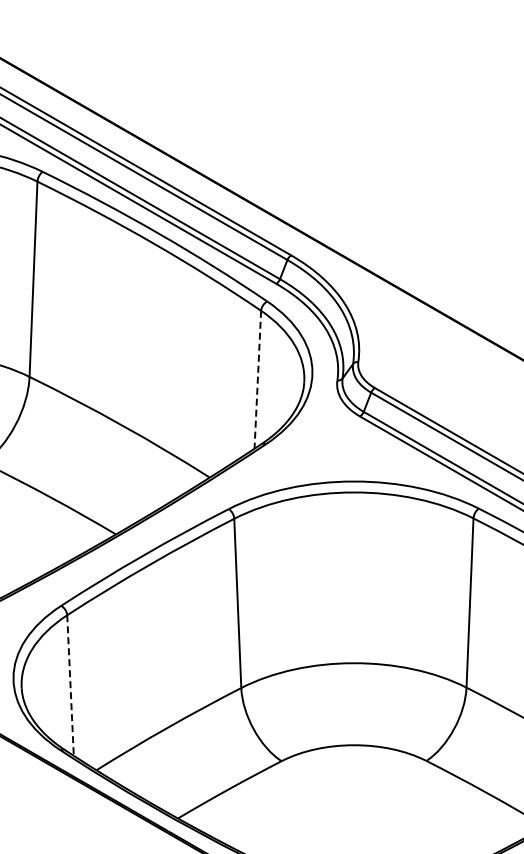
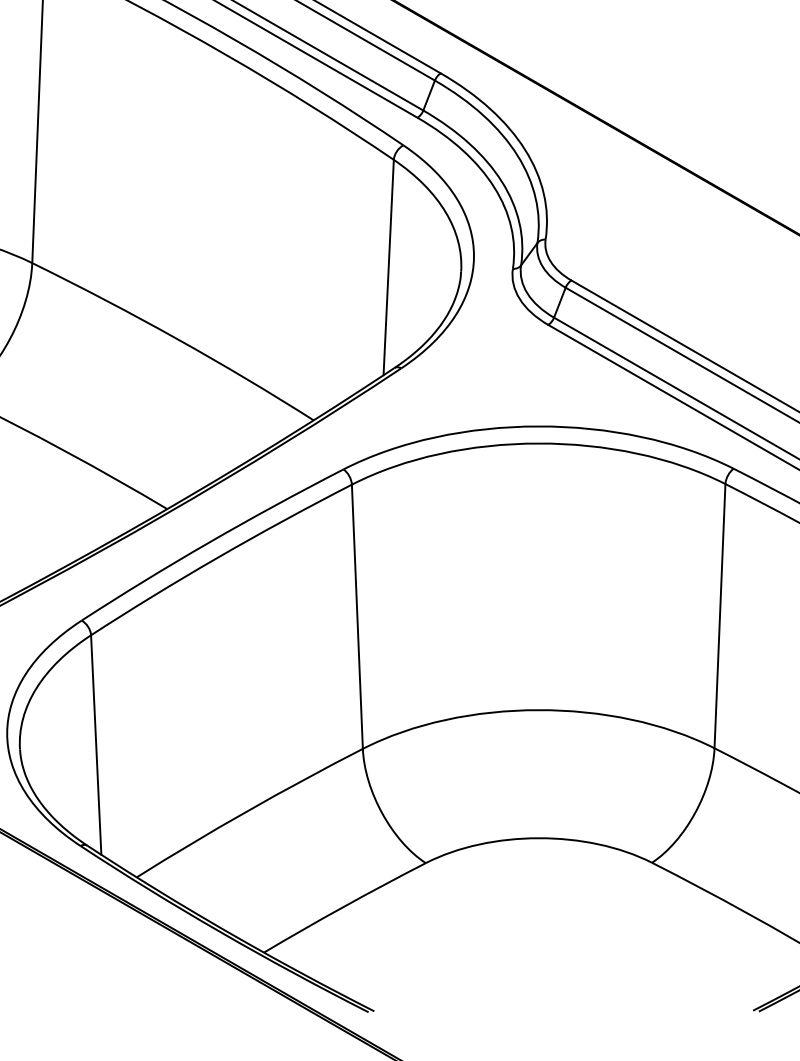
line: (257, 380) -> (388, 268), dashed -> solid
line: (70, 686) -> (96, 746), dashed -> solid

